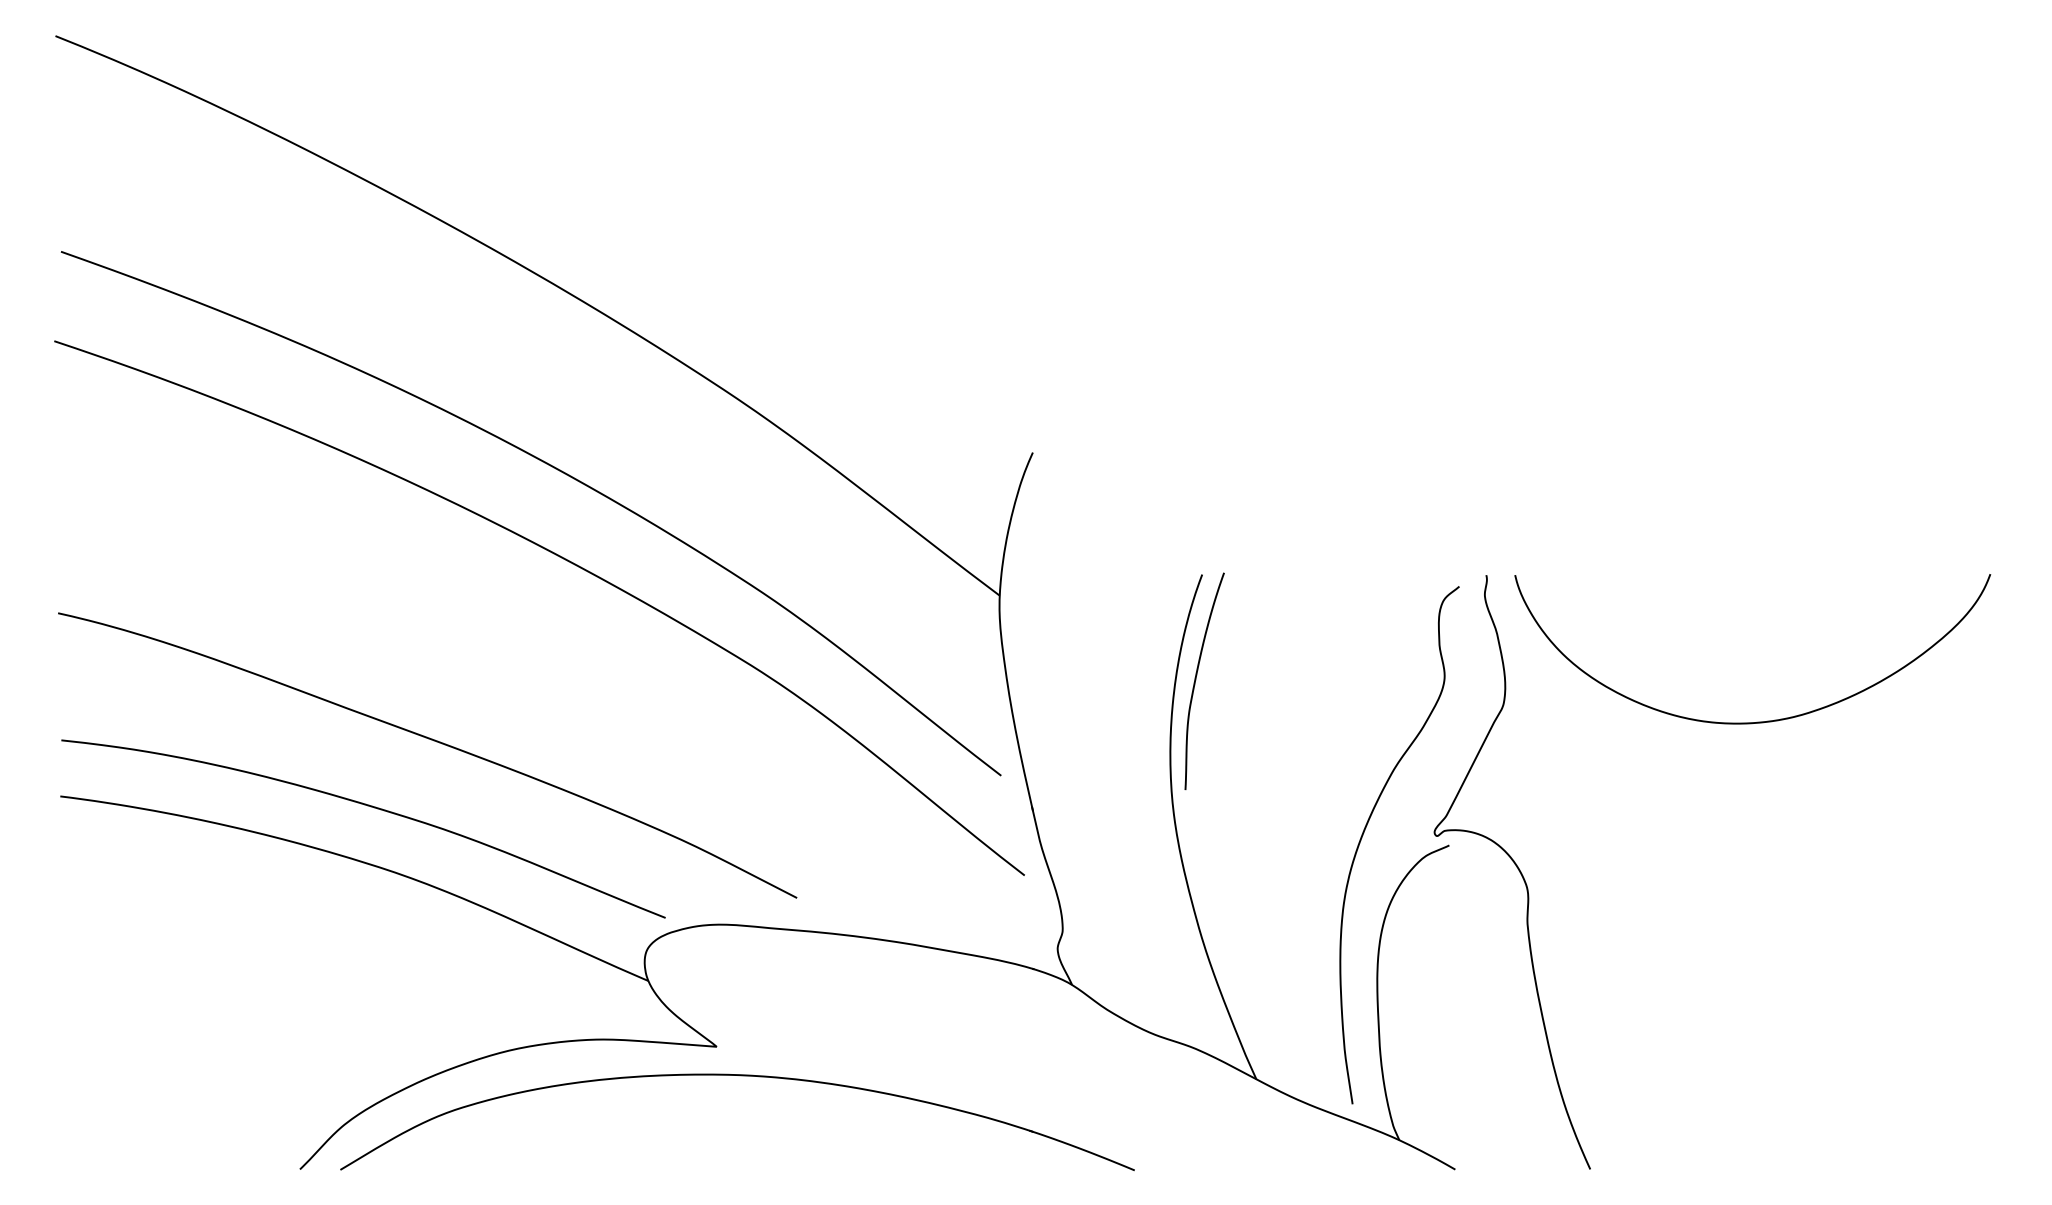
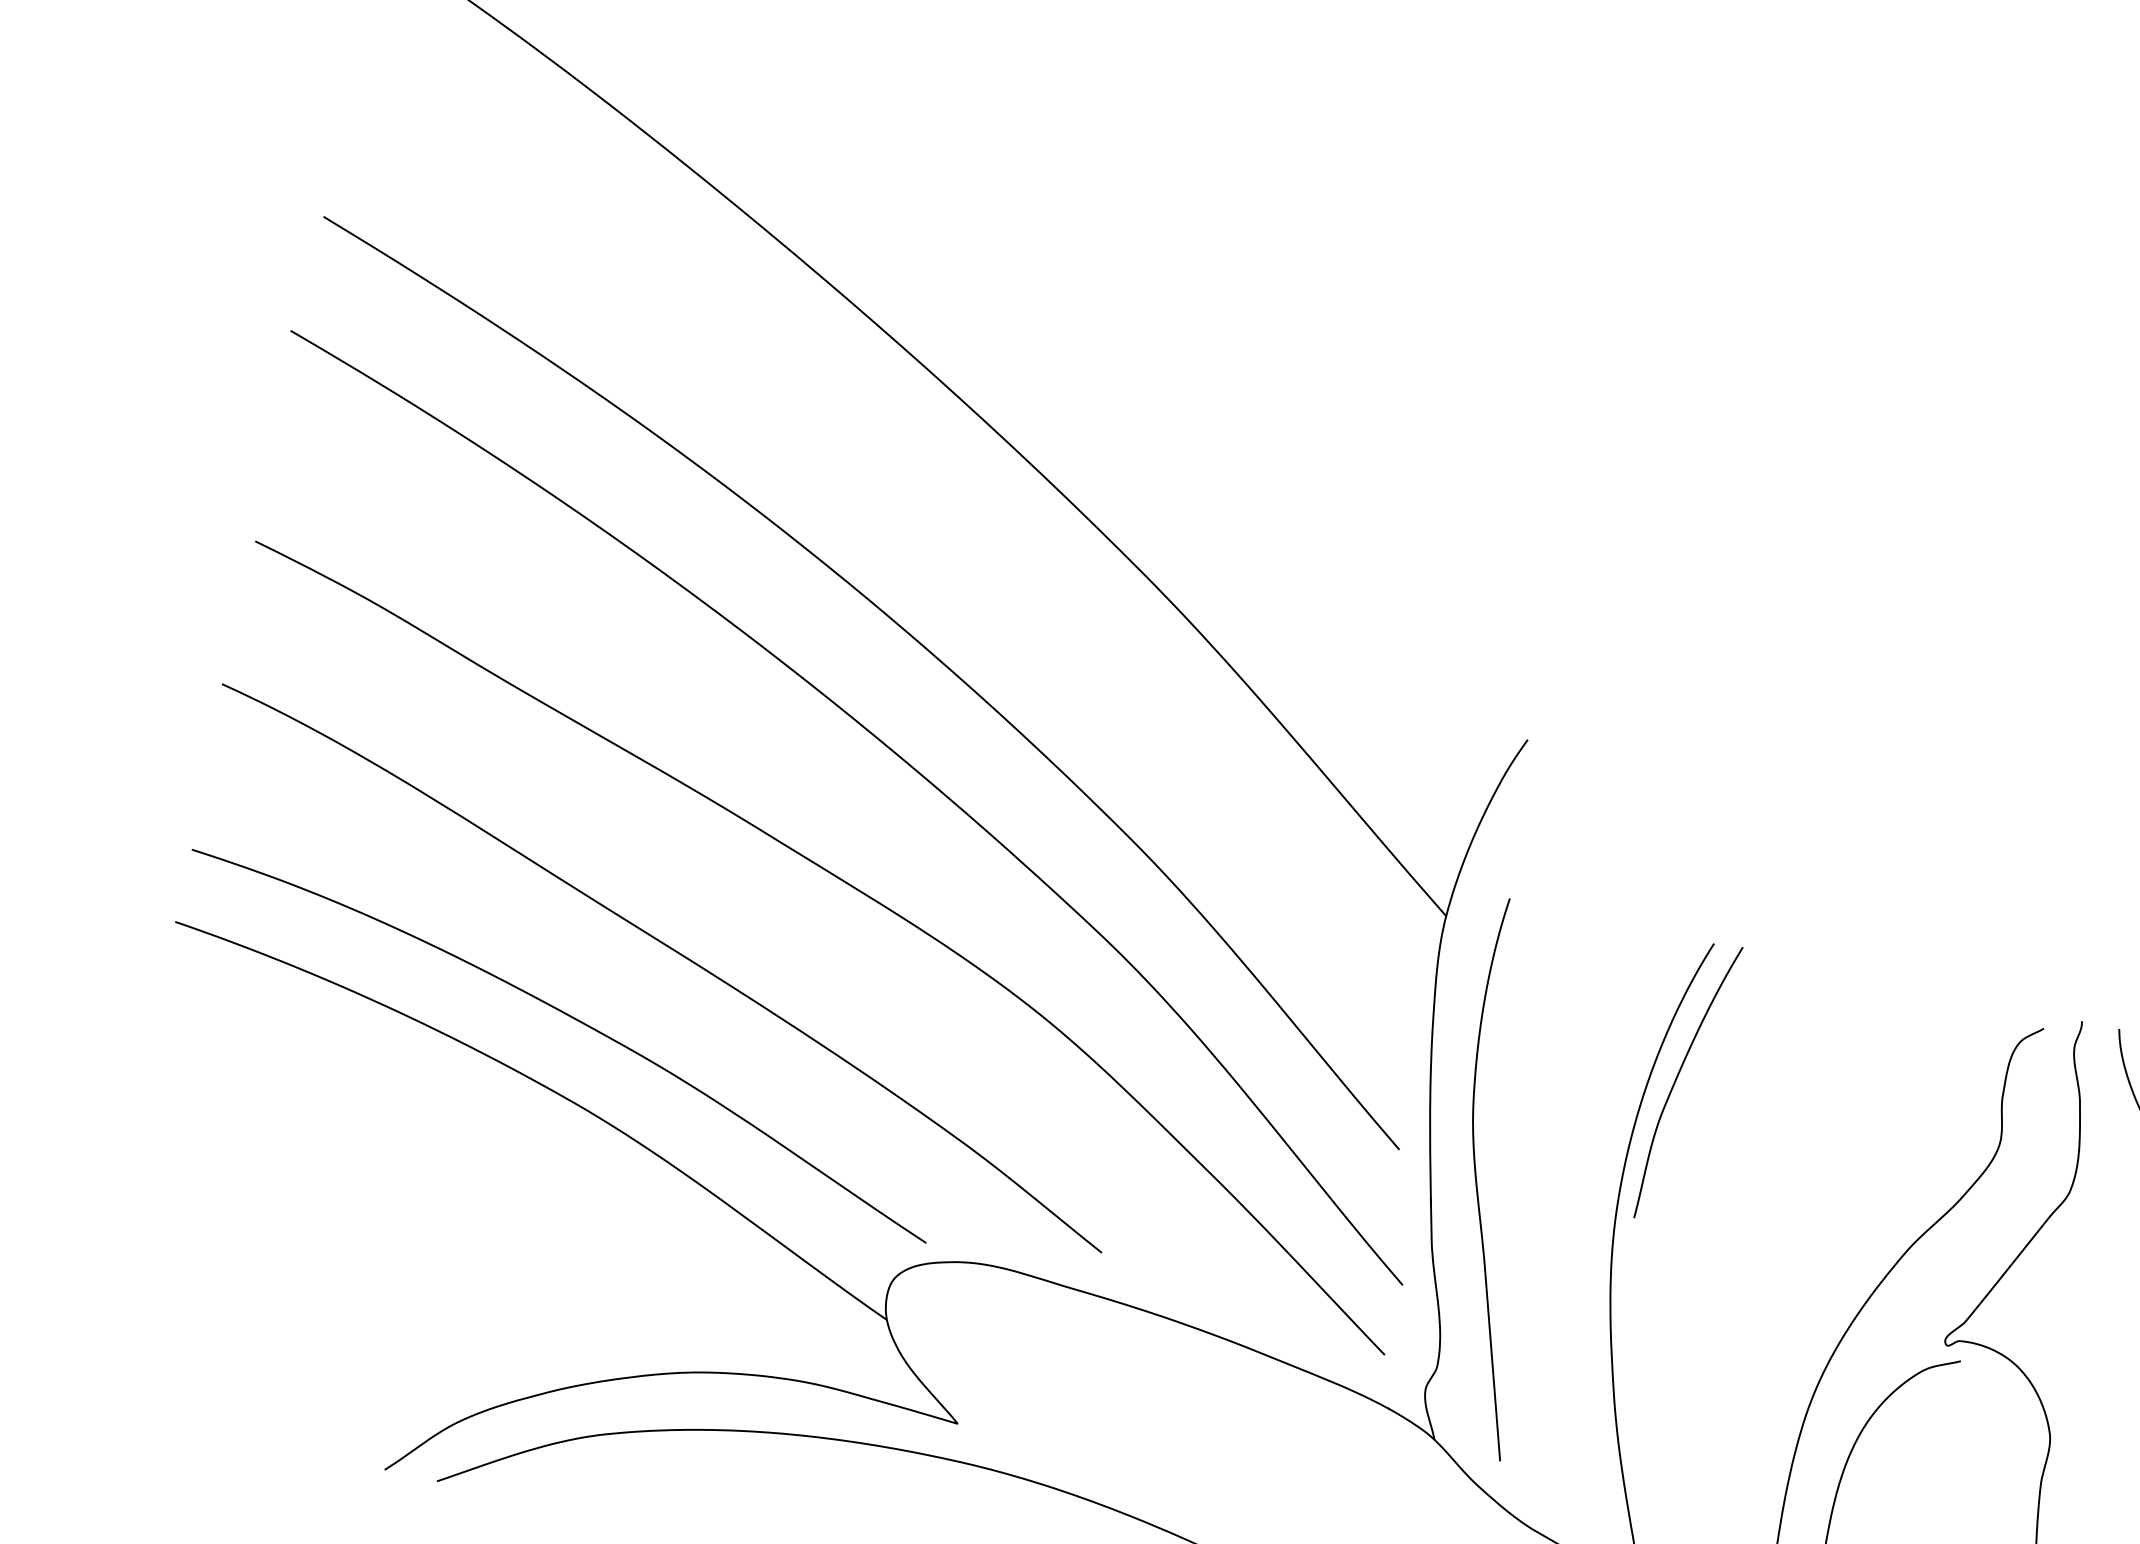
curve: (560, 668) -> (857, 891), added
curve: (1064, 788) -> (1477, 1183), added

